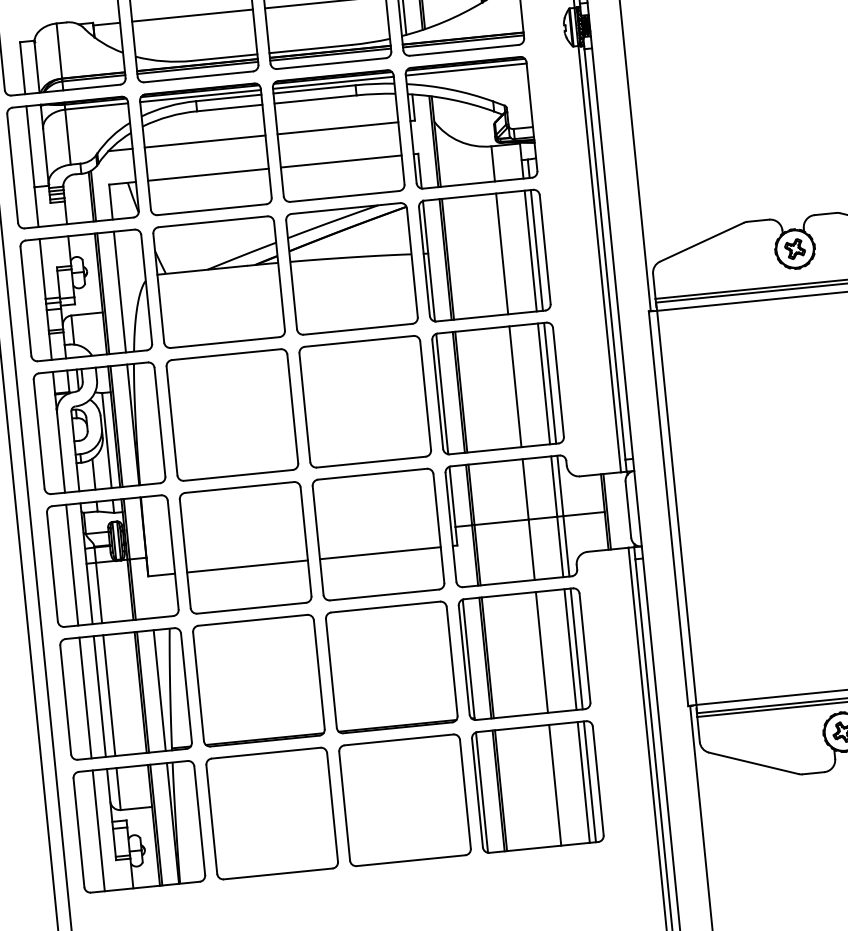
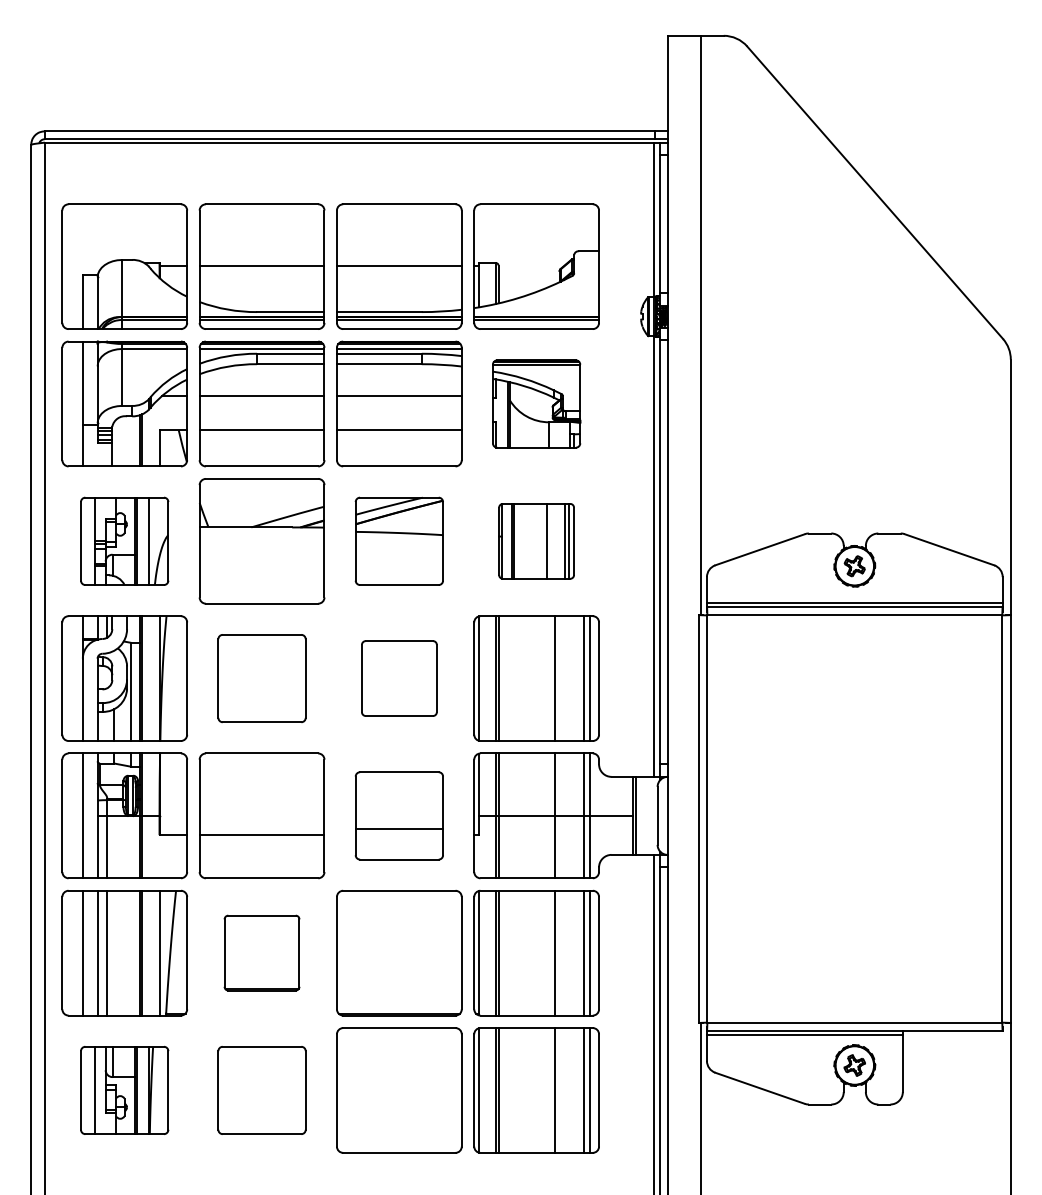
part: (471, 122) -> (536, 403), size x0.7
part: (484, 255) -> (536, 541), size x0.6
part: (352, 269) -> (399, 541), size x0.7
part: (86, 295) -> (124, 541), size x0.7
part: (365, 401) -> (399, 678), size x0.6
part: (231, 414) -> (261, 678), size x0.7
part: (378, 534) -> (399, 815), size x0.7
part: (258, 680) -> (261, 952), size x0.6
part: (271, 813) -> (261, 1090), size x0.7
part: (139, 826) -> (124, 1090), size x0.7

